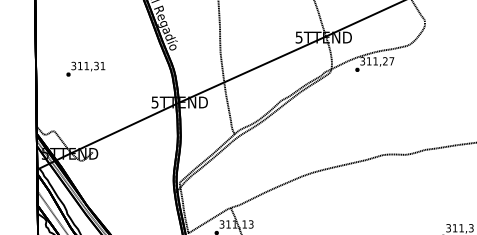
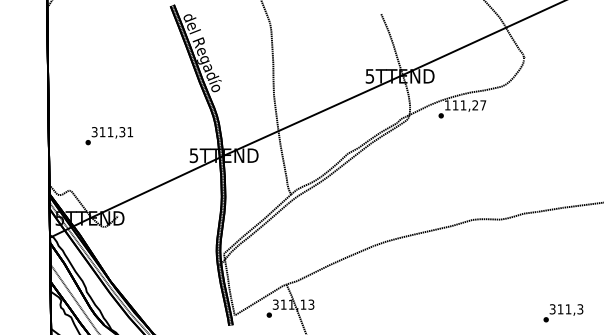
text: (362, 61) -> (447, 105), 311,27 -> 111,27
text: (85, 69) -> (109, 136), moved

